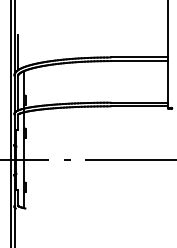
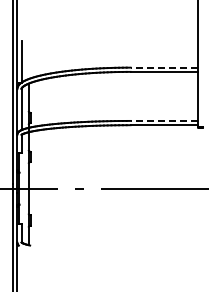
line: (139, 57) -> (164, 67), solid -> dashed
line: (139, 102) -> (164, 120), solid -> dashed

